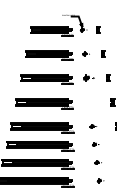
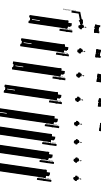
part: (88, 78) -> (80, 75), size x0.62
part: (90, 102) -> (78, 99), added

